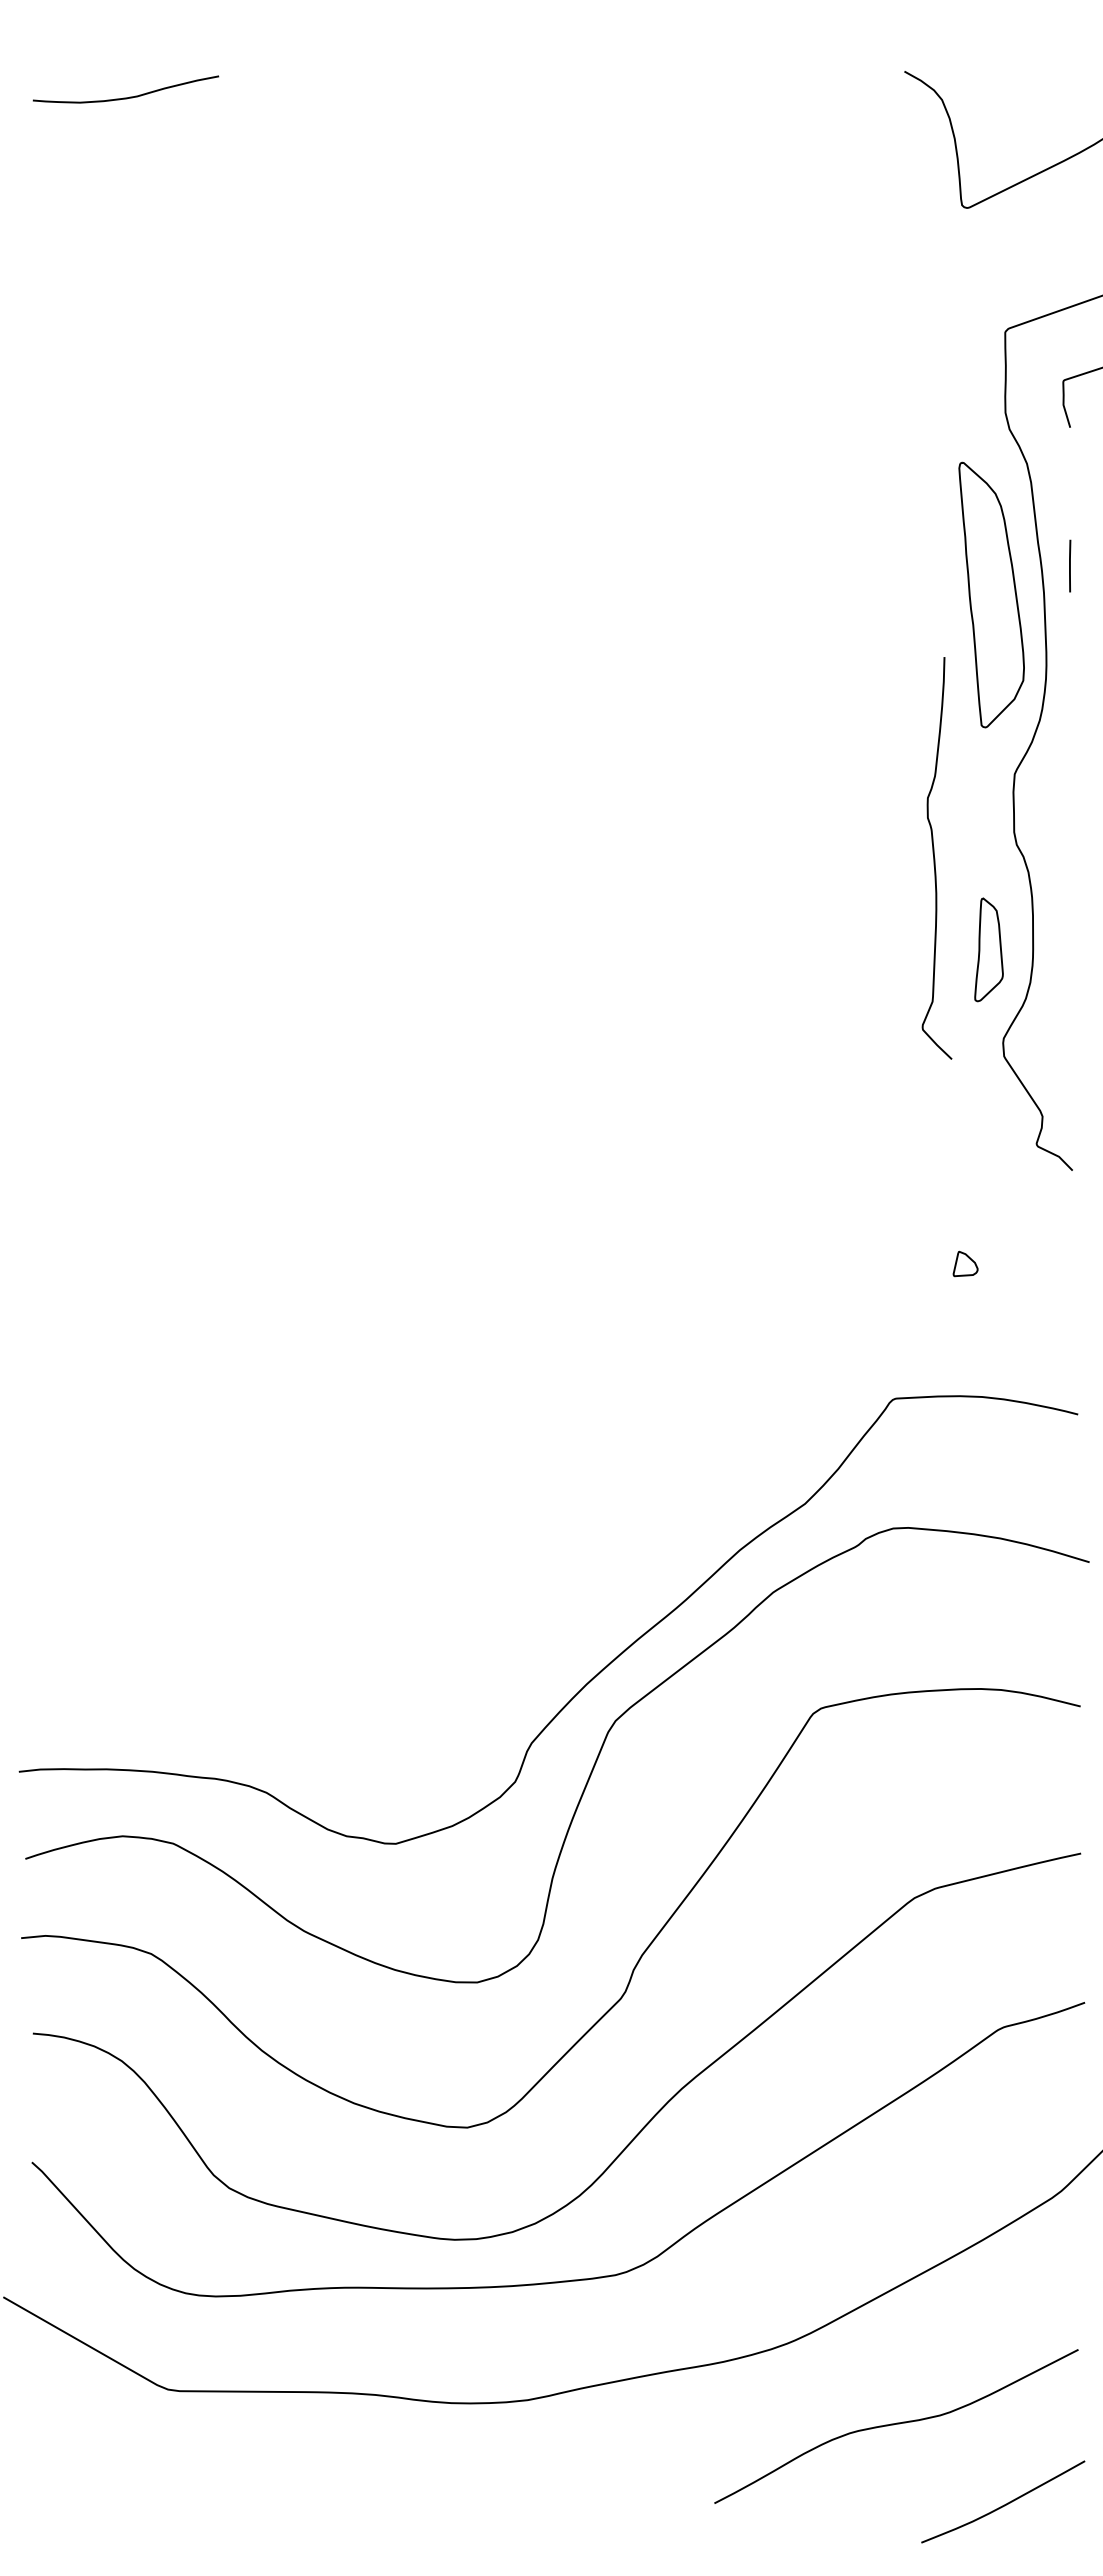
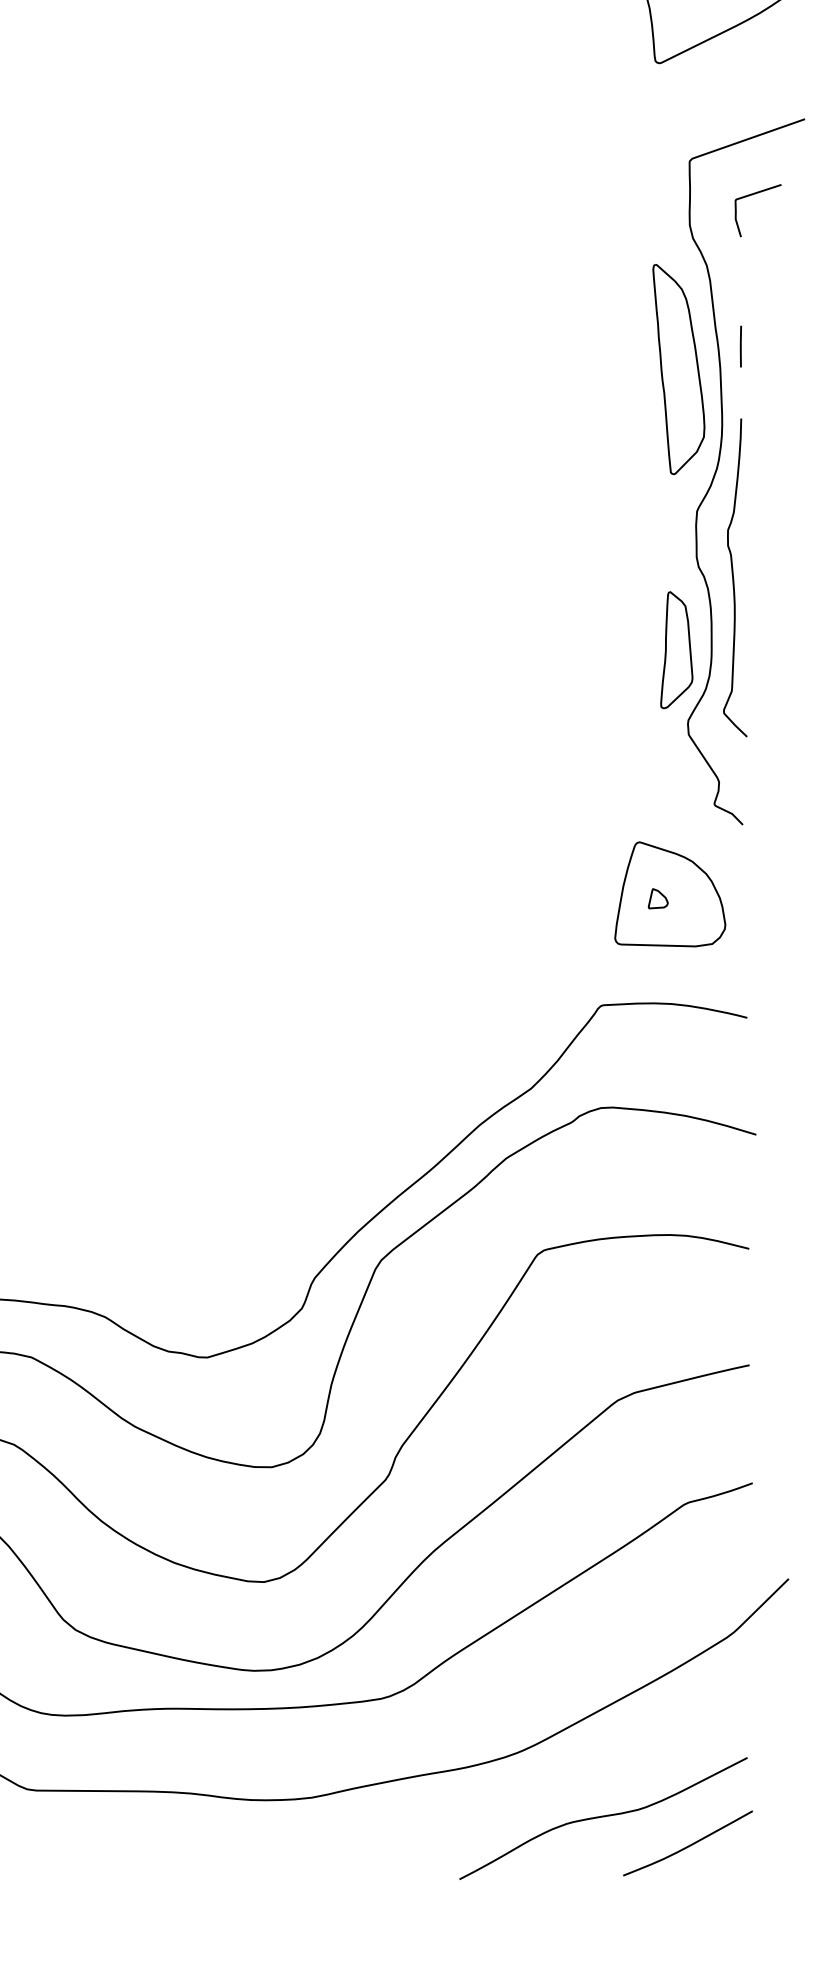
curve: (935, 858) -> (734, 577), moved
part: (988, 949) -> (676, 649), size x1.43
part: (980, 1258) -> (670, 894), added
curve: (1004, 2504) -> (689, 1845), moved

